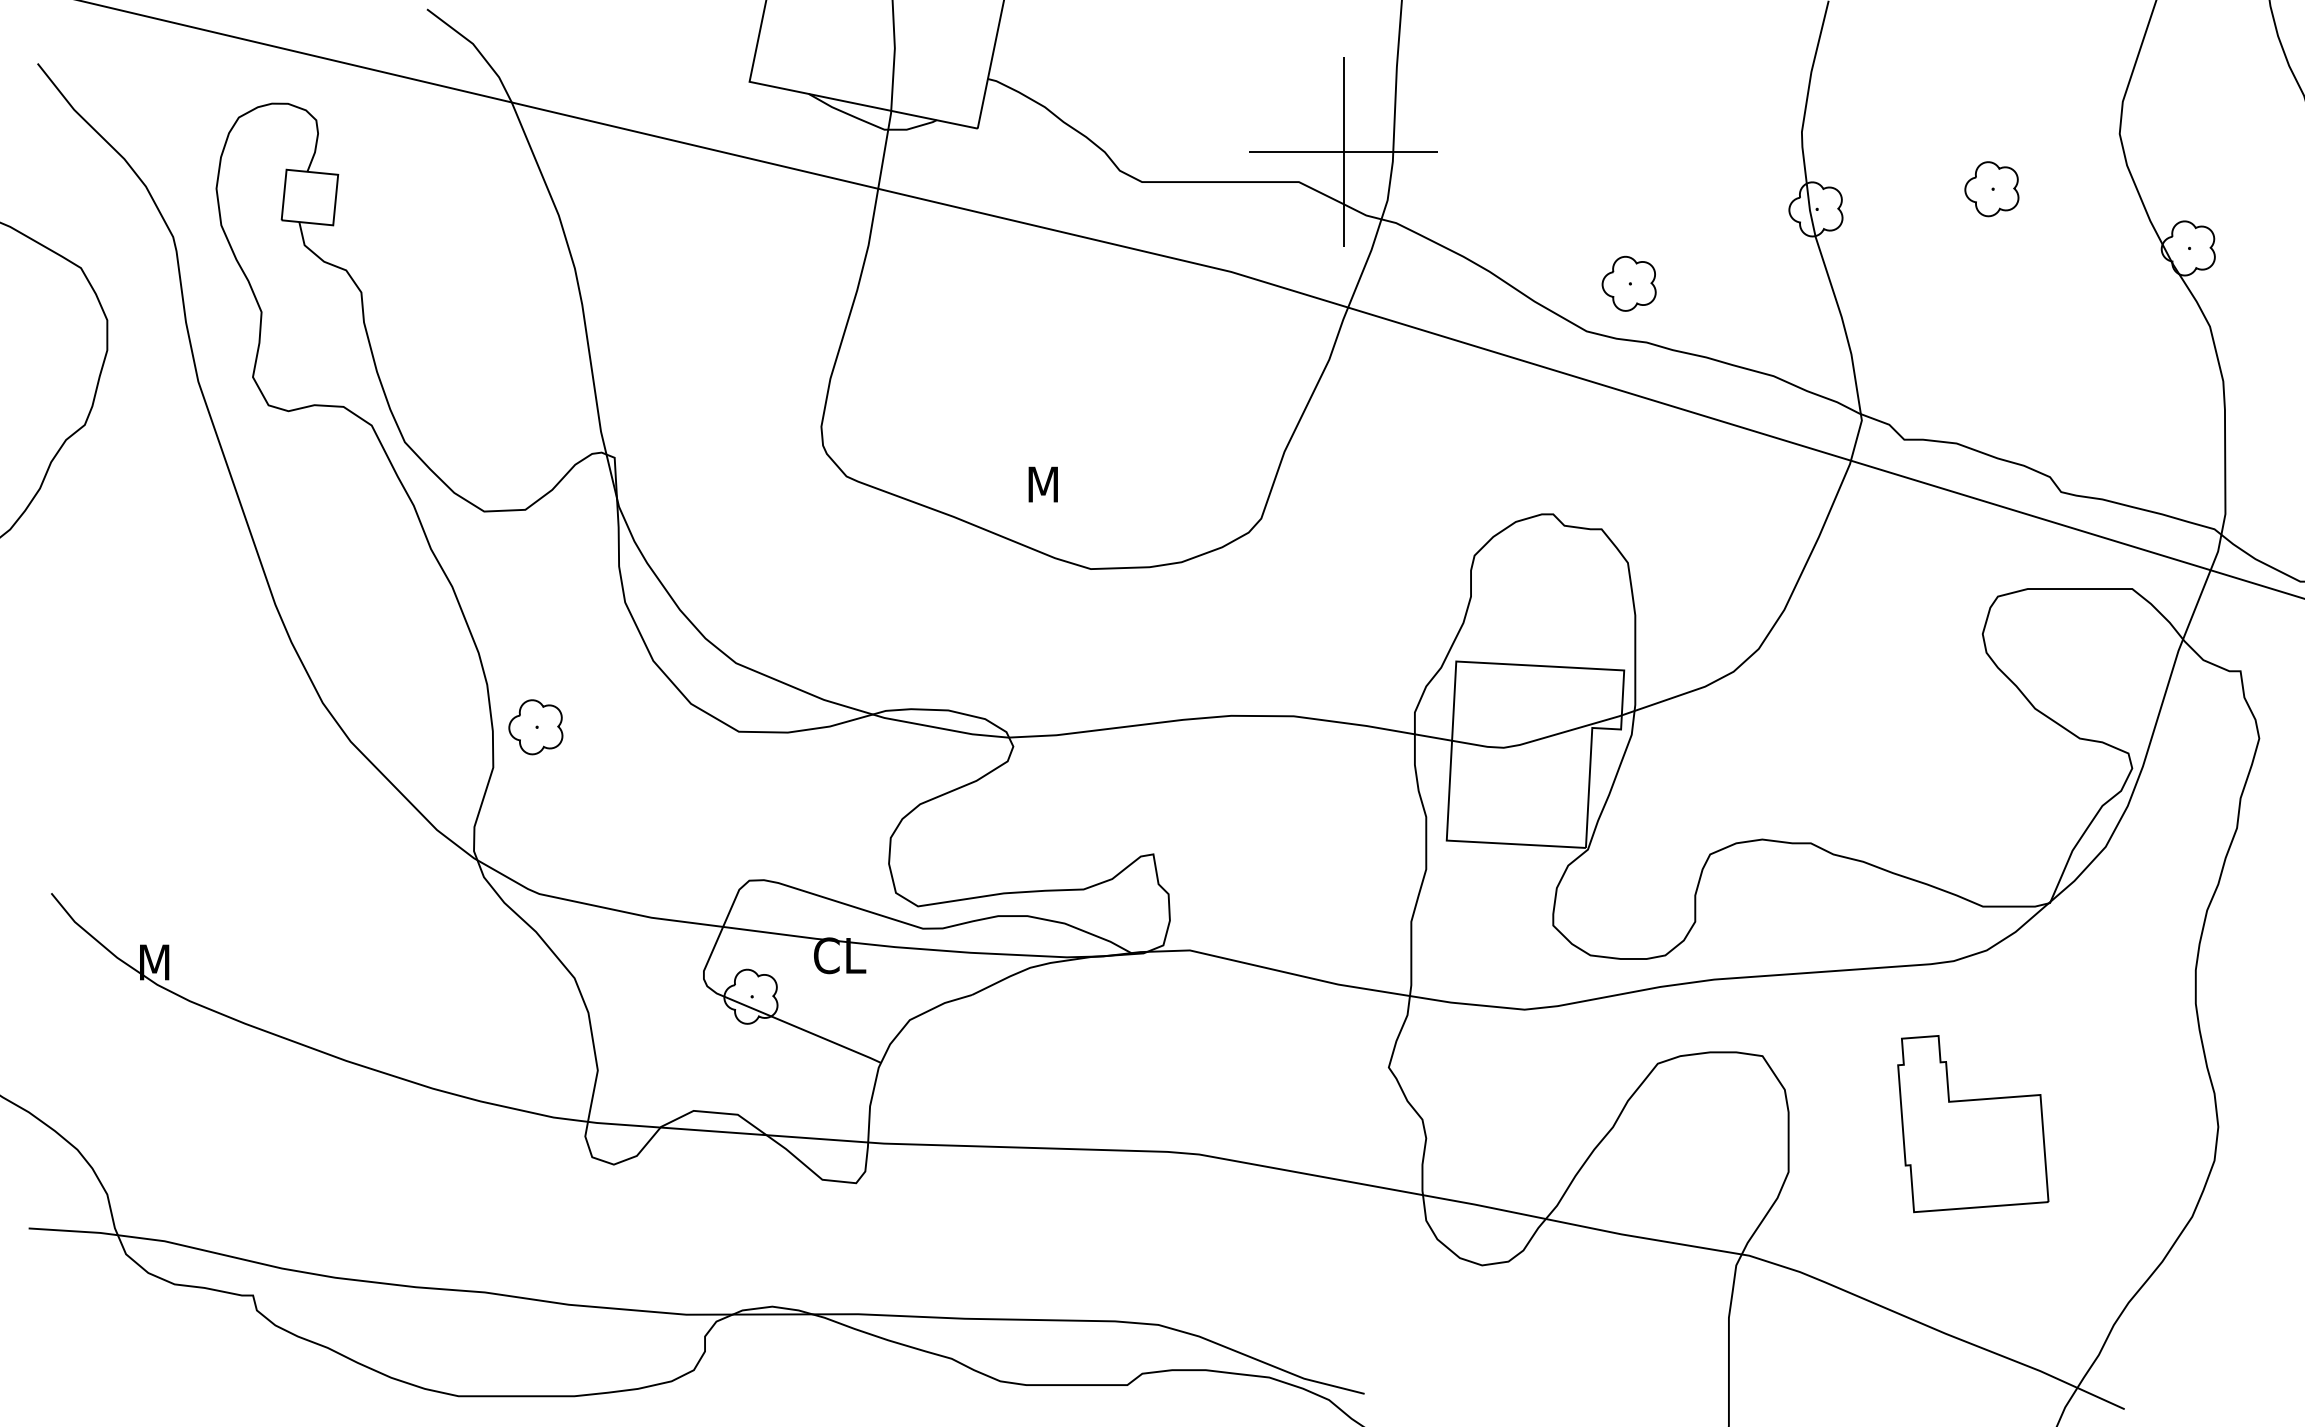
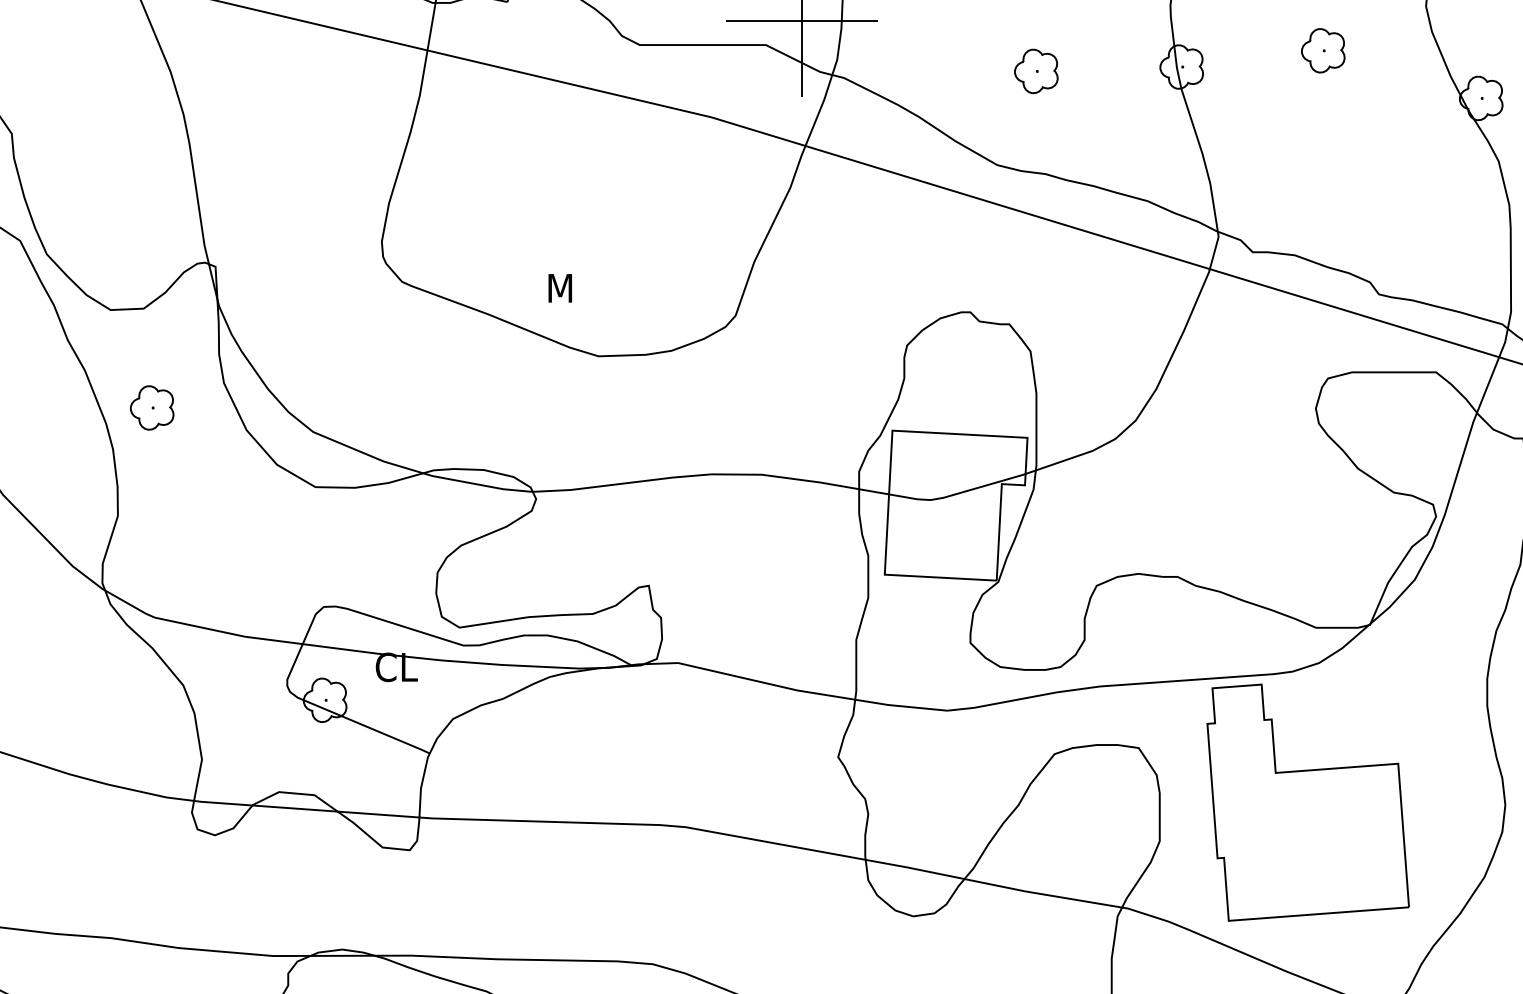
part: (1628, 283) -> (1035, 71), moved
part: (535, 727) -> (151, 408), moved
part: (1973, 1123) -> (1308, 802), size x1.67

